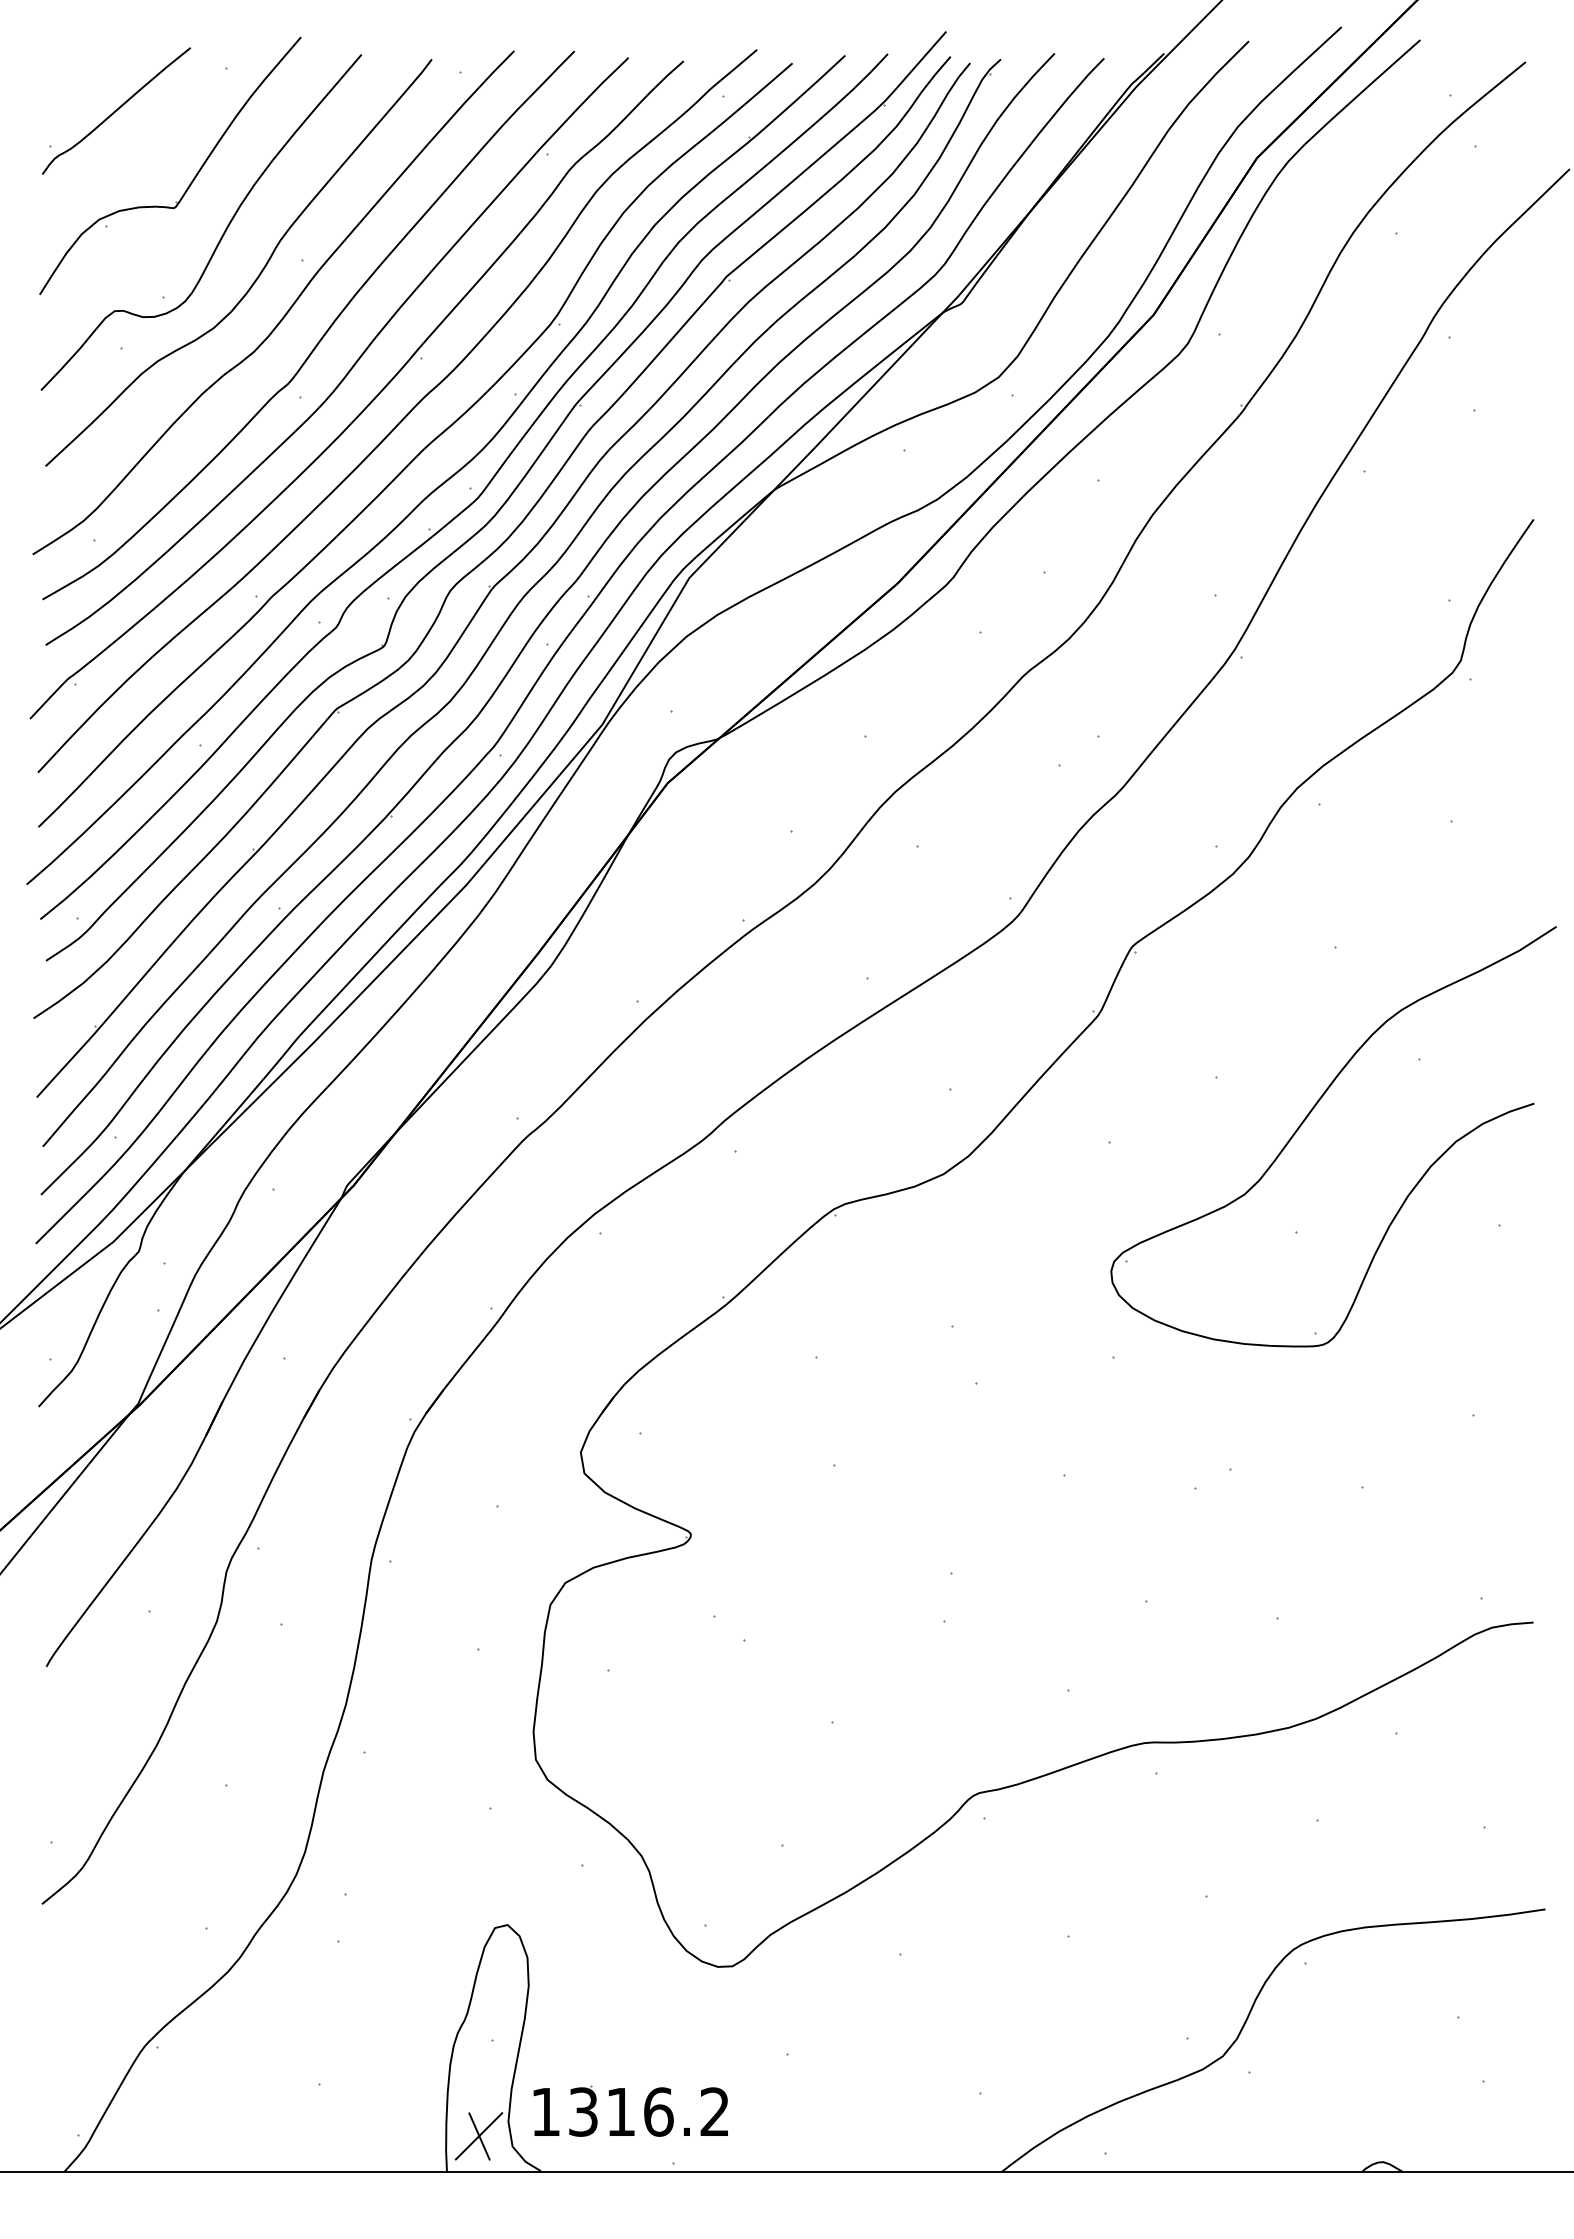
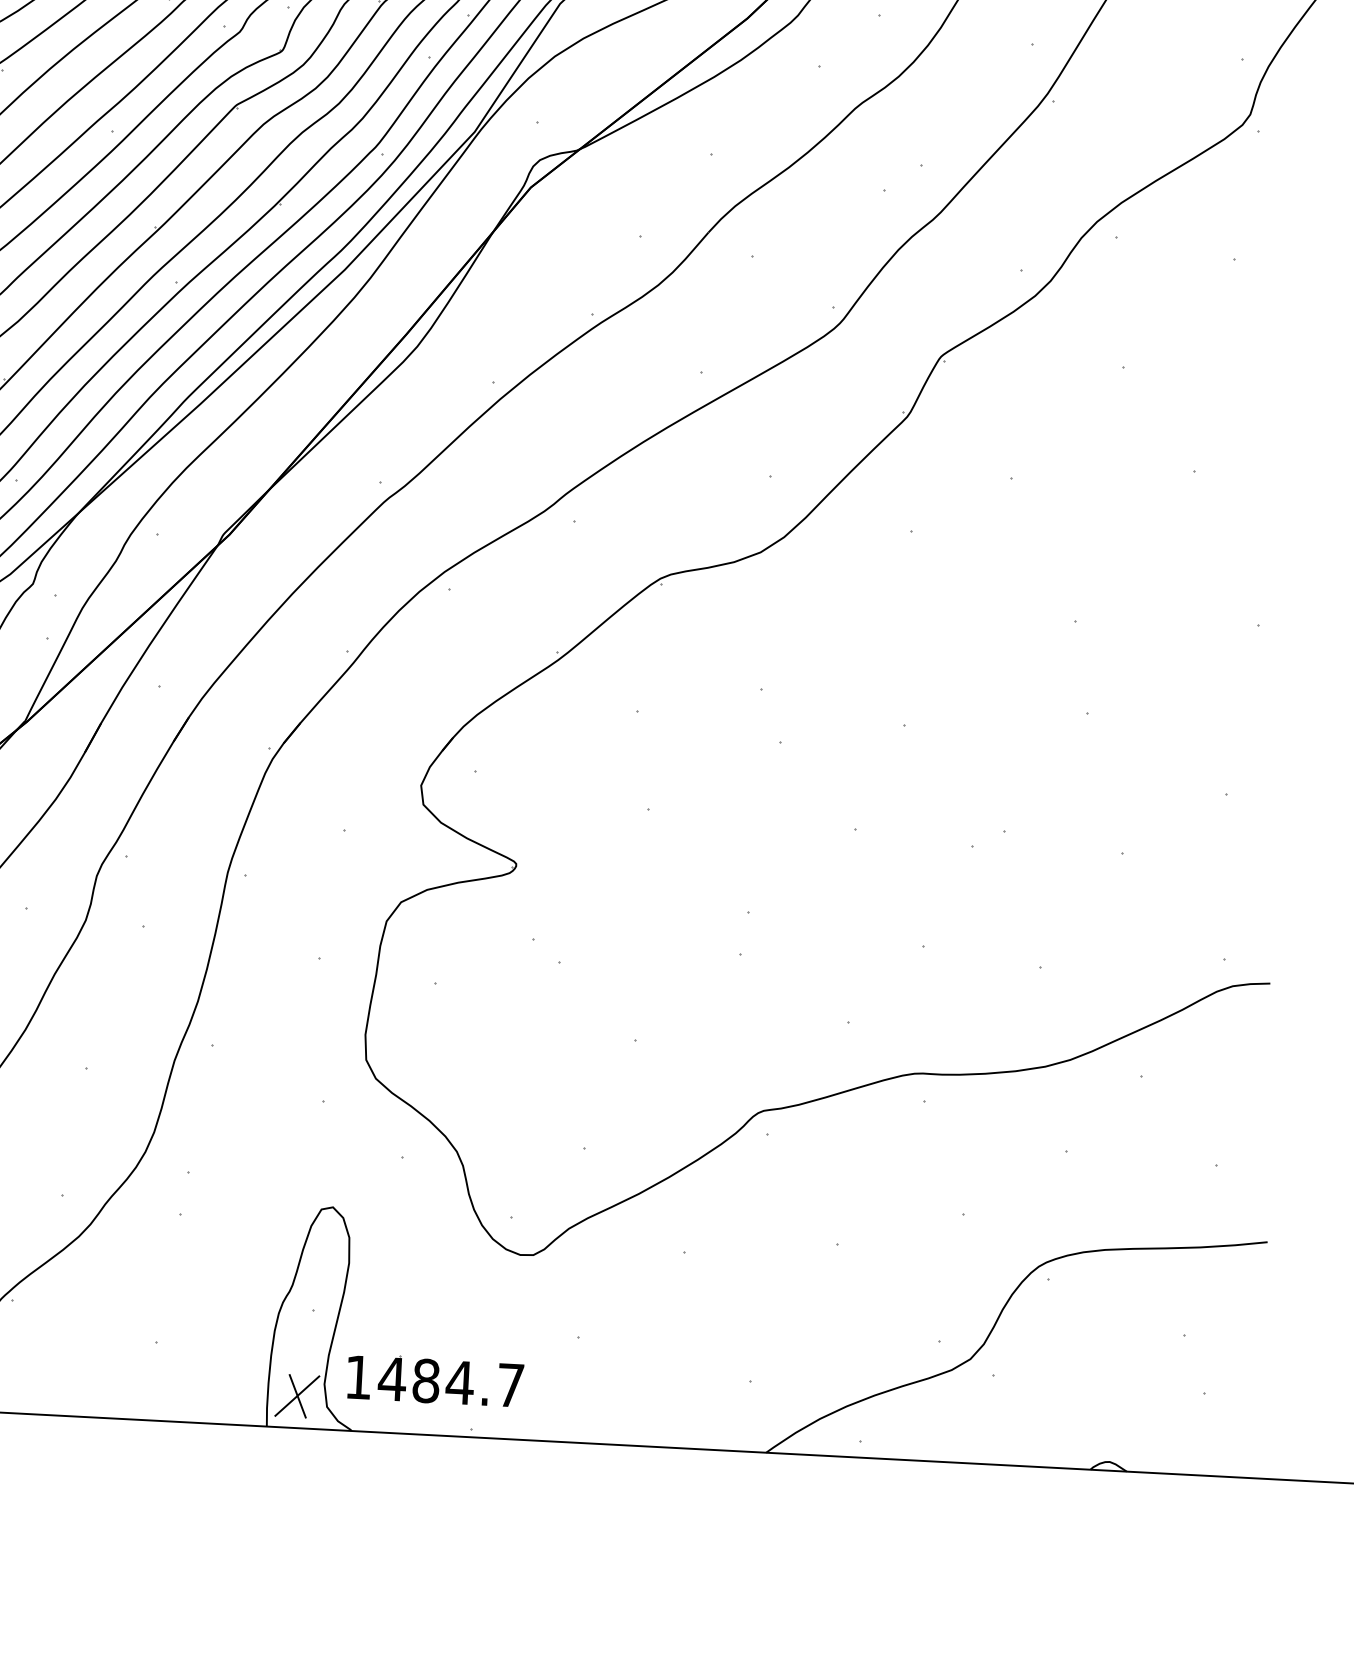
part: (1306, 1119) -> (1089, 520), removed
text: (647, 2111) -> (450, 1381), 1316.2 -> 1484.7

